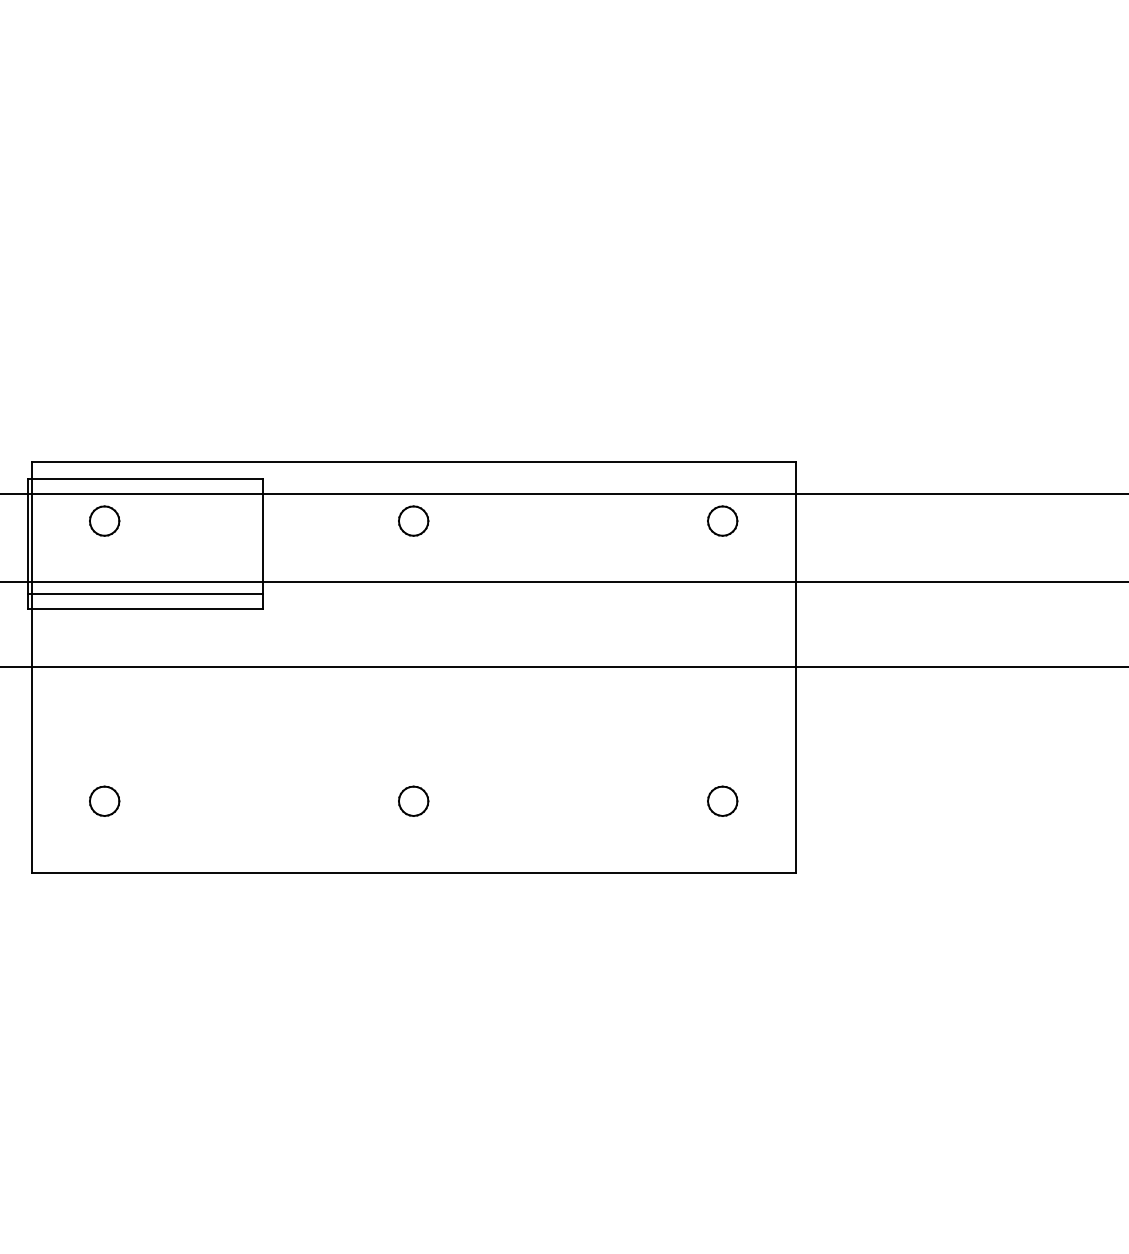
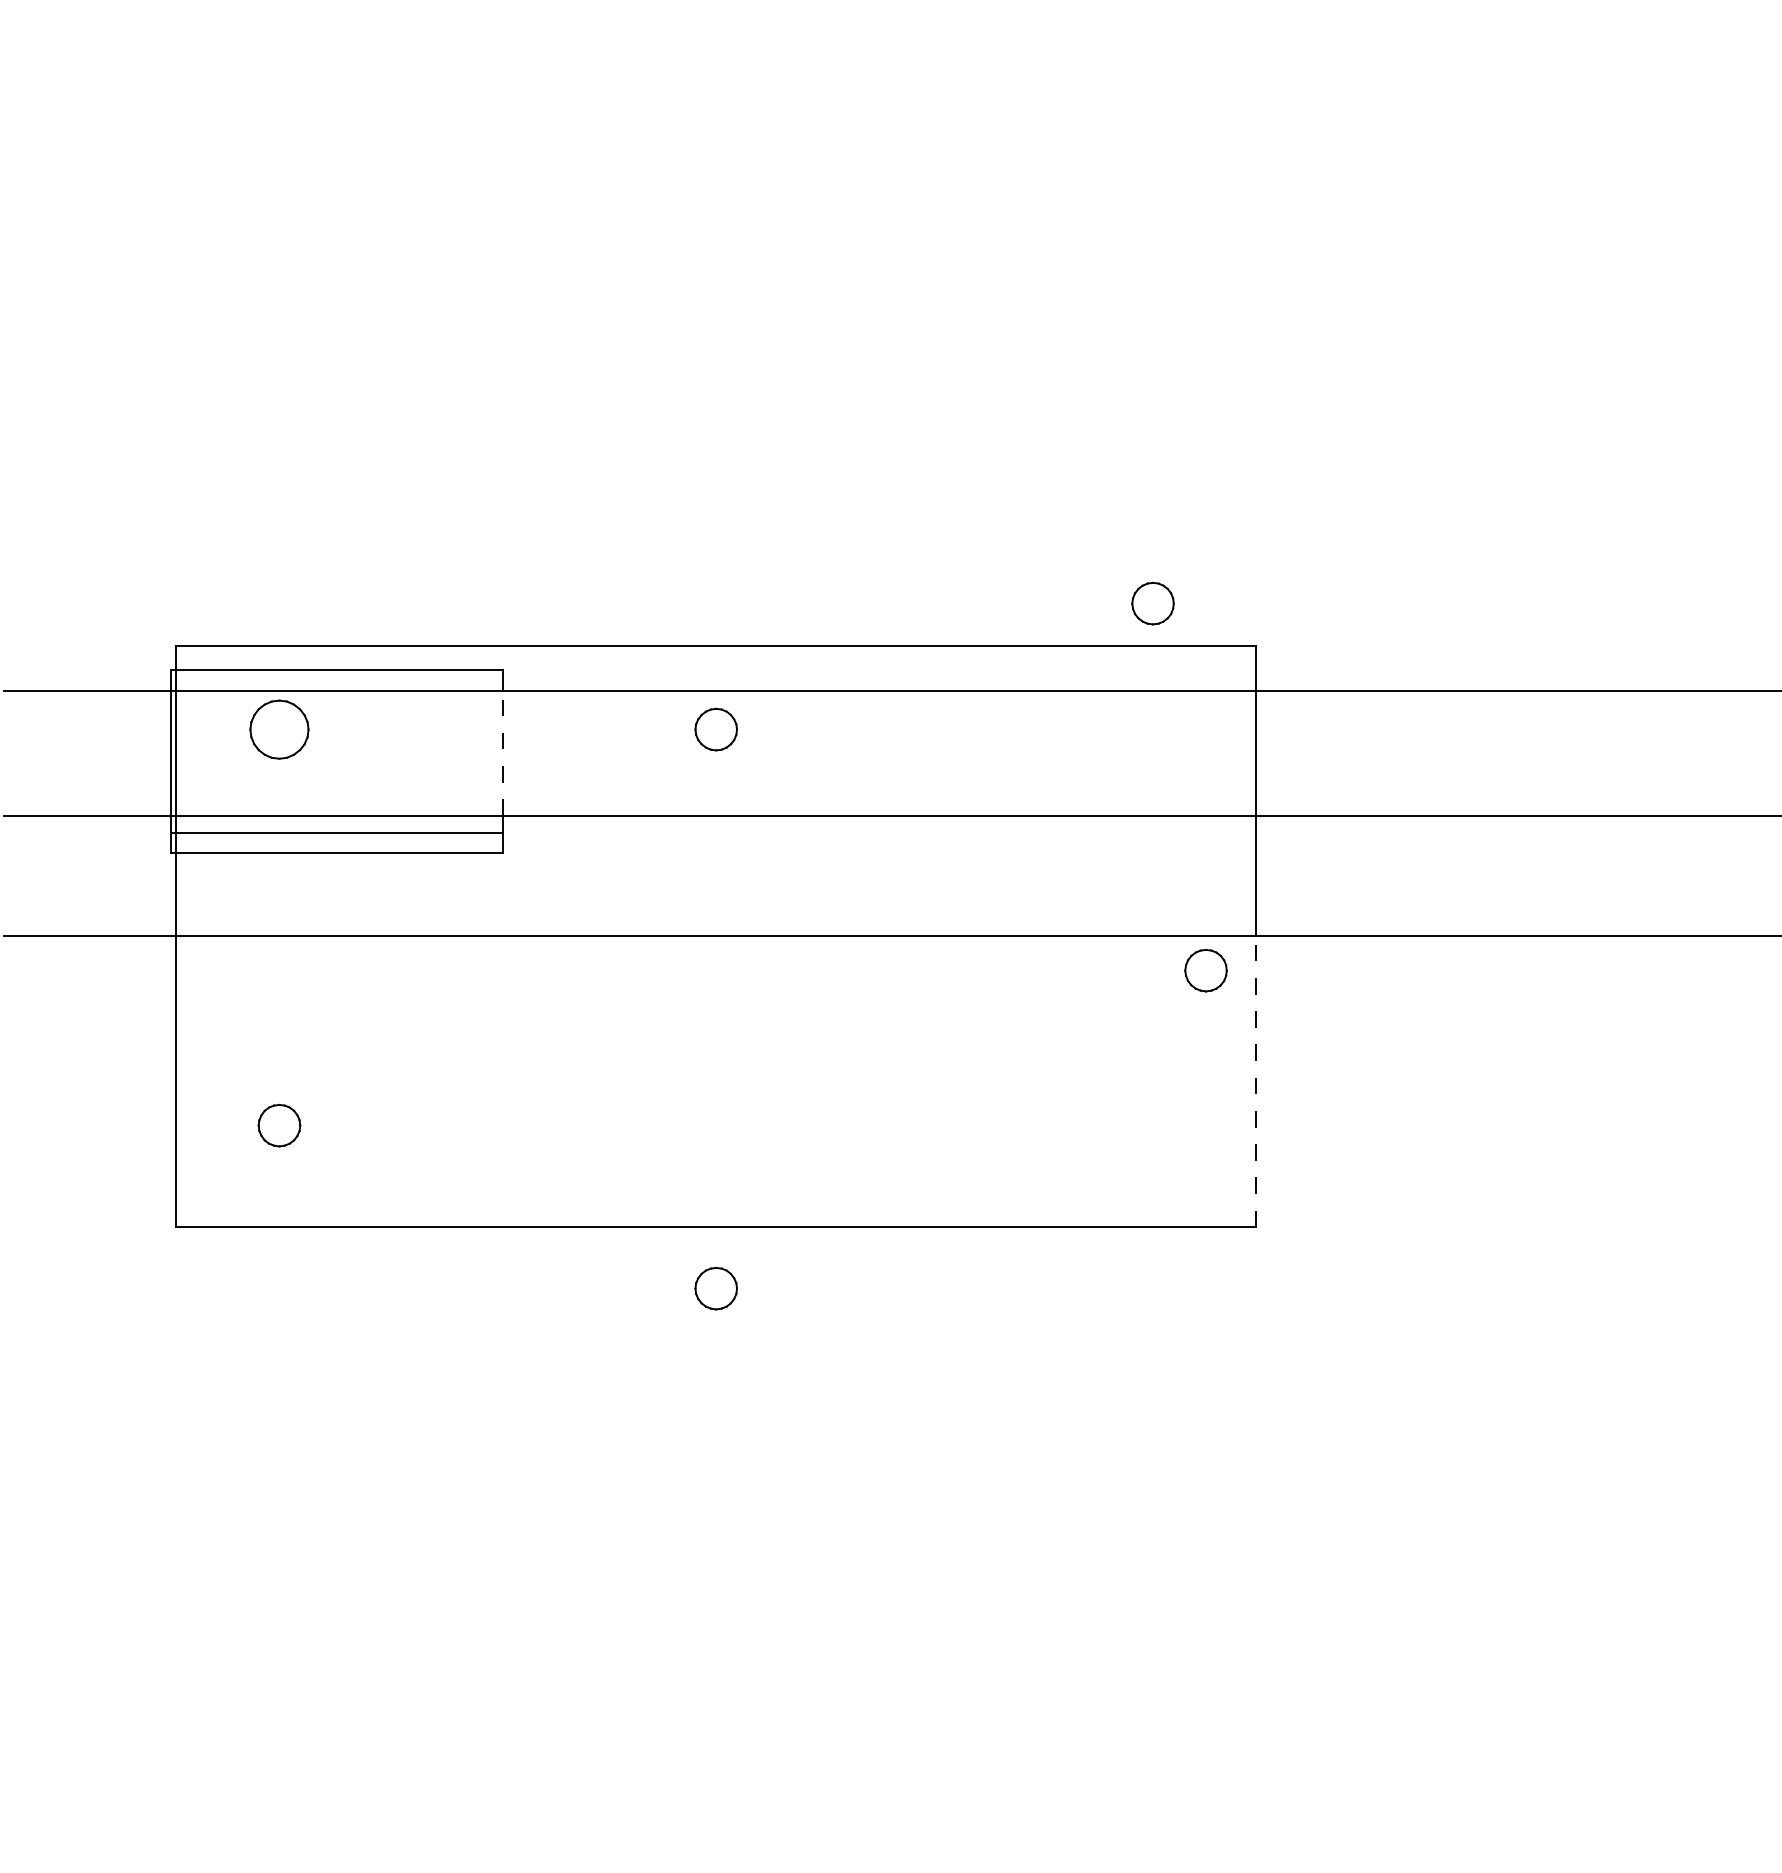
part: (104, 521) -> (279, 729), size x1.4
part: (722, 521) -> (1152, 603), moved
line: (262, 538) -> (502, 753), solid -> dashed
line: (795, 770) -> (1256, 1081), solid -> dashed
part: (413, 801) -> (715, 1288), moved
part: (722, 801) -> (1205, 970), moved

